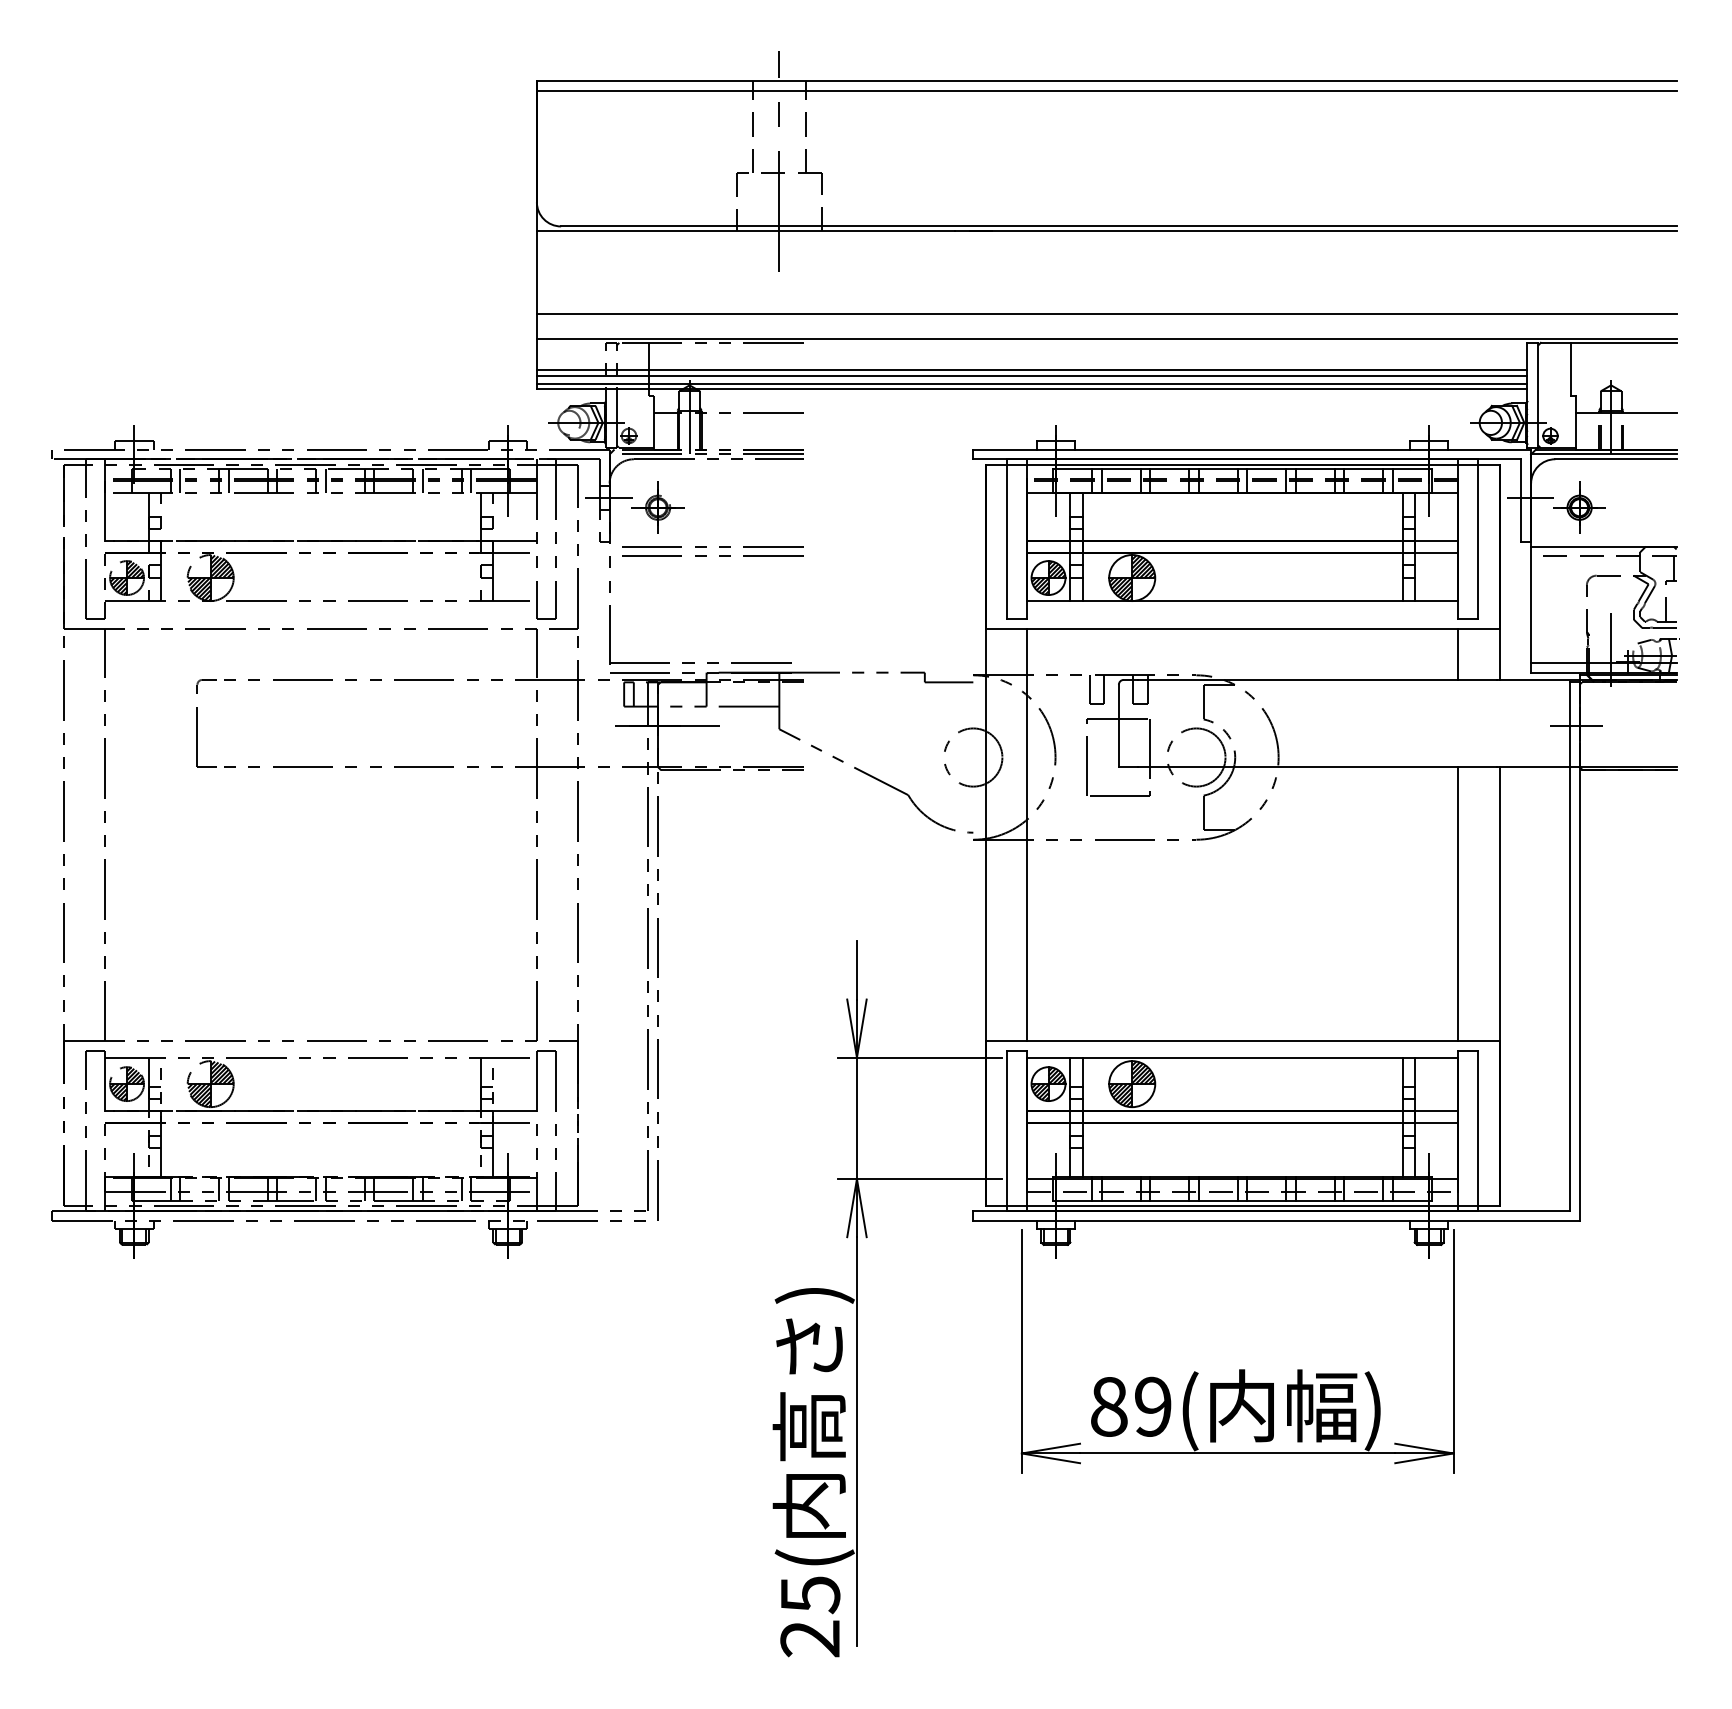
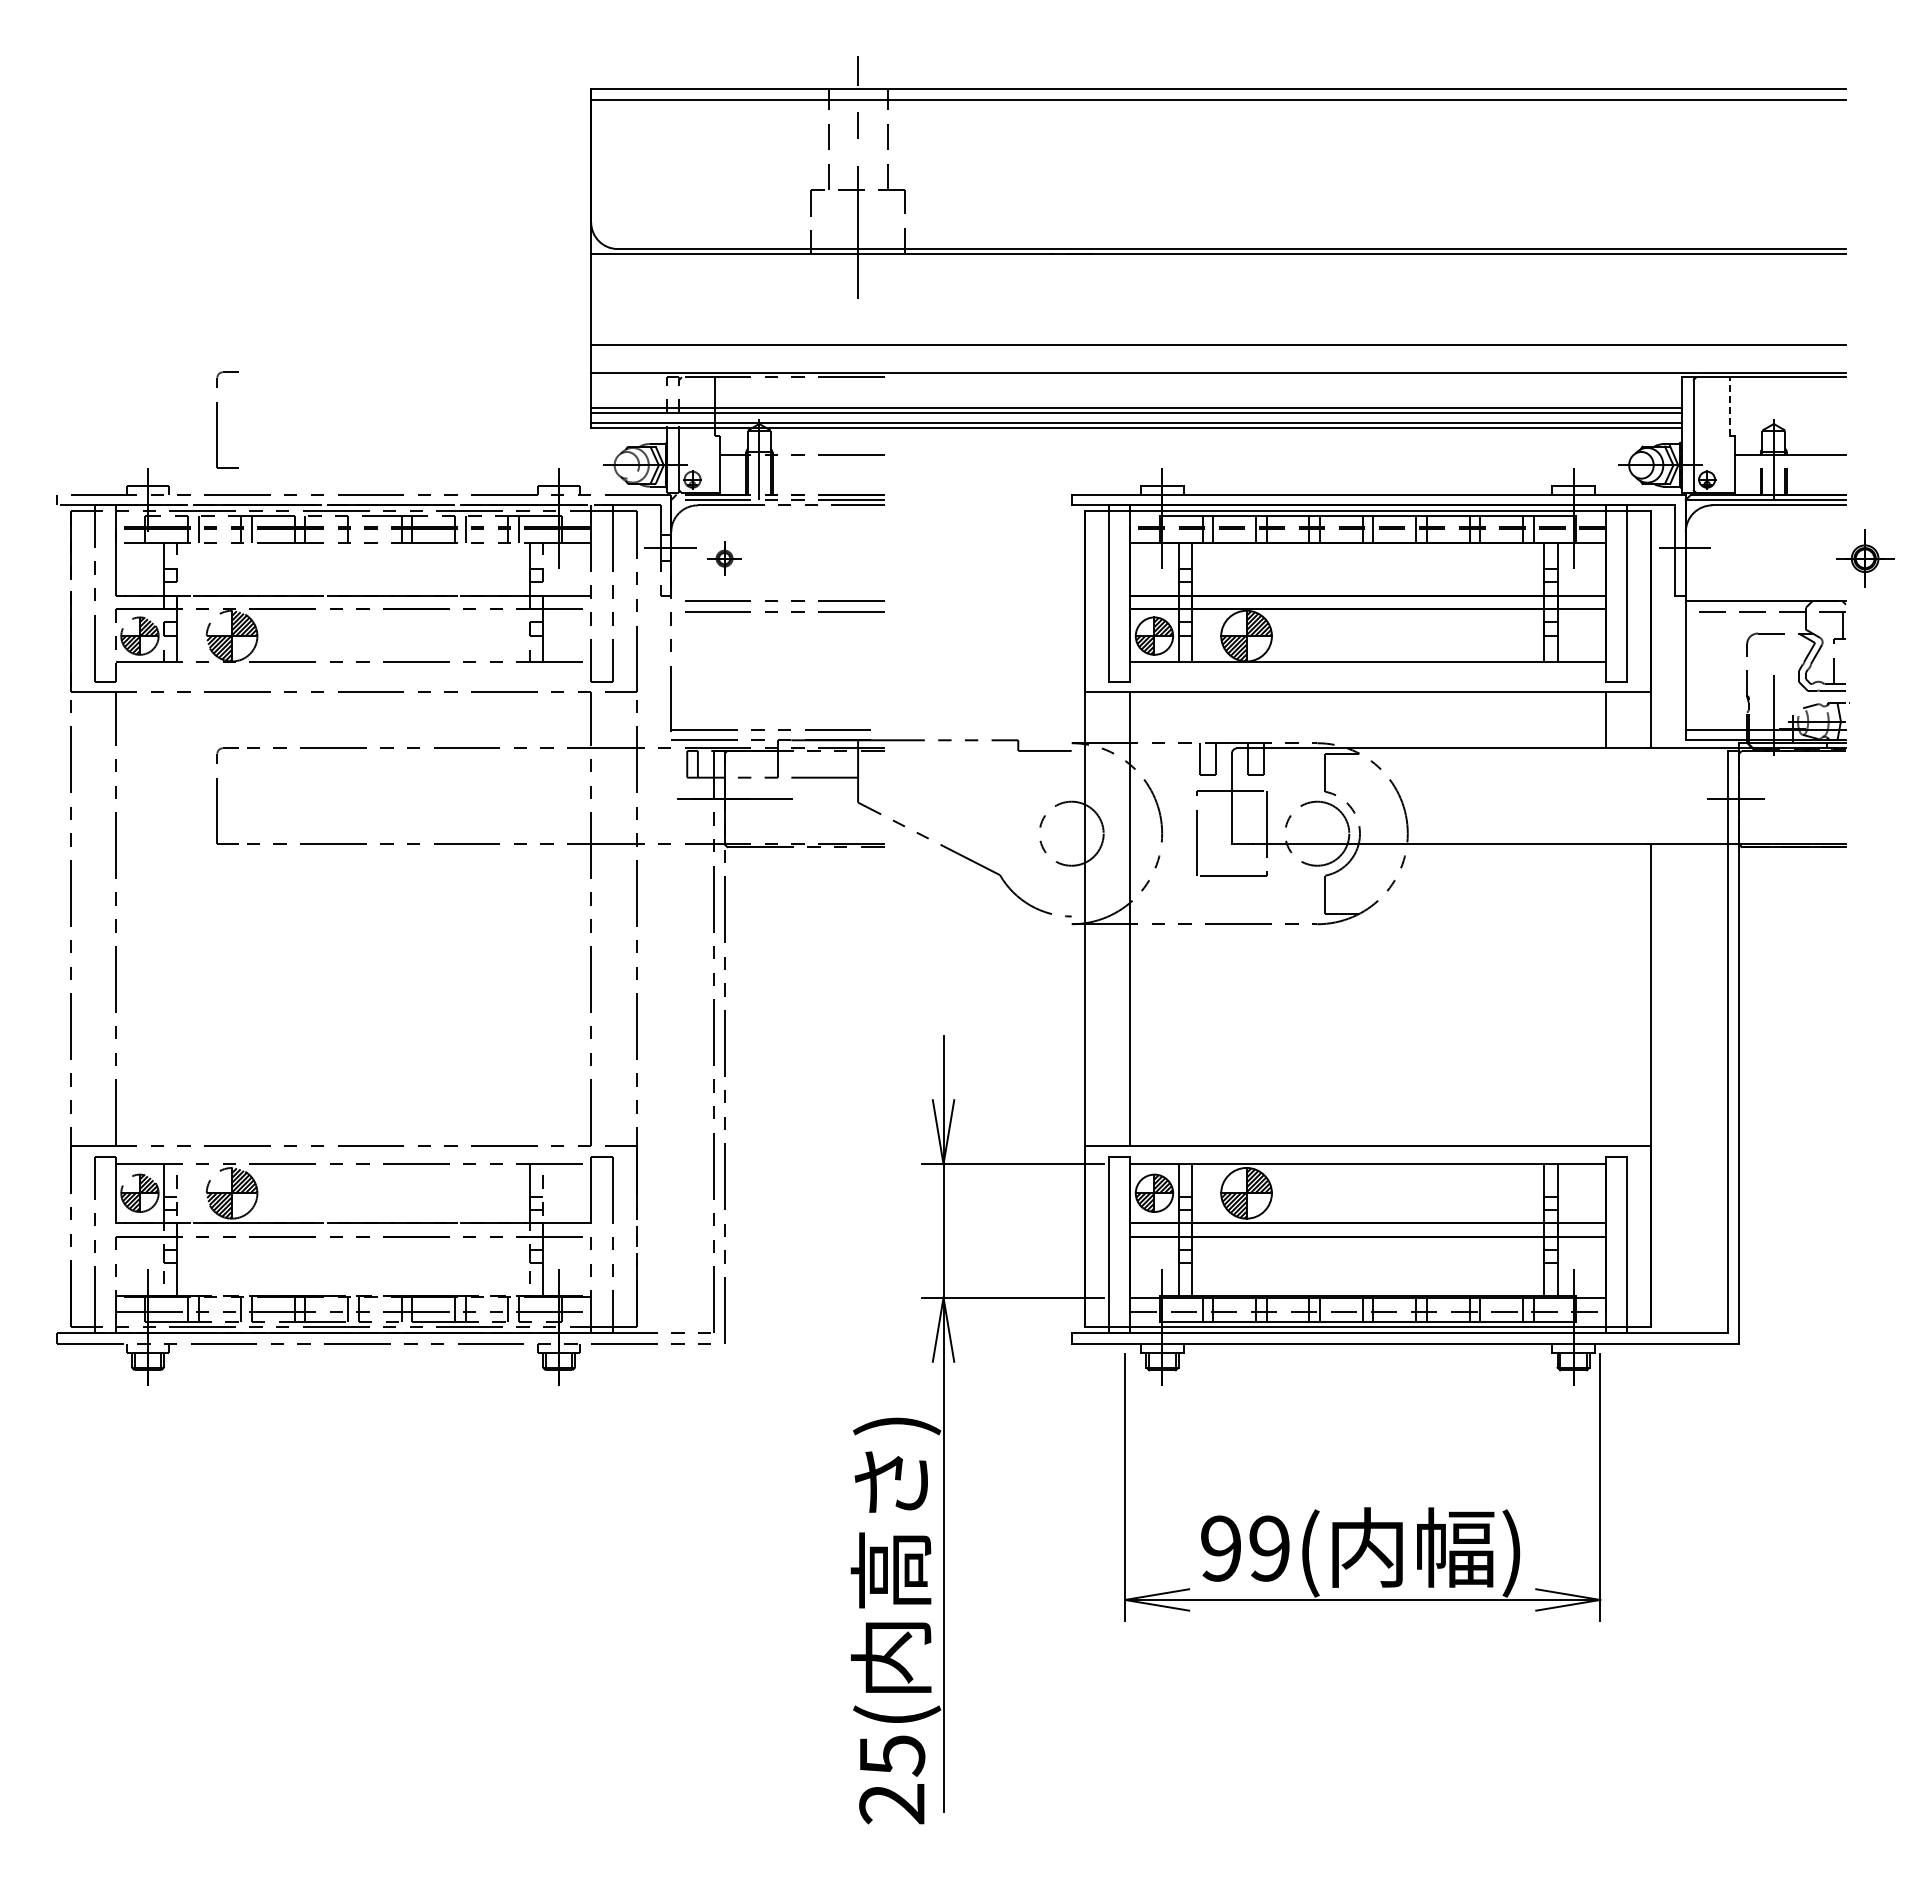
line: (1570, 369) -> (1729, 406), solid -> dashed
part: (197, 381) -> (217, 419), added
line: (325, 481) -> (358, 529), removed
part: (657, 507) -> (724, 558), size x0.6
part: (1579, 507) -> (1865, 558), moved
line: (1458, 904) -> (1605, 995), removed
text: (1109, 1406) -> (1221, 1548), 89( -> 99(

